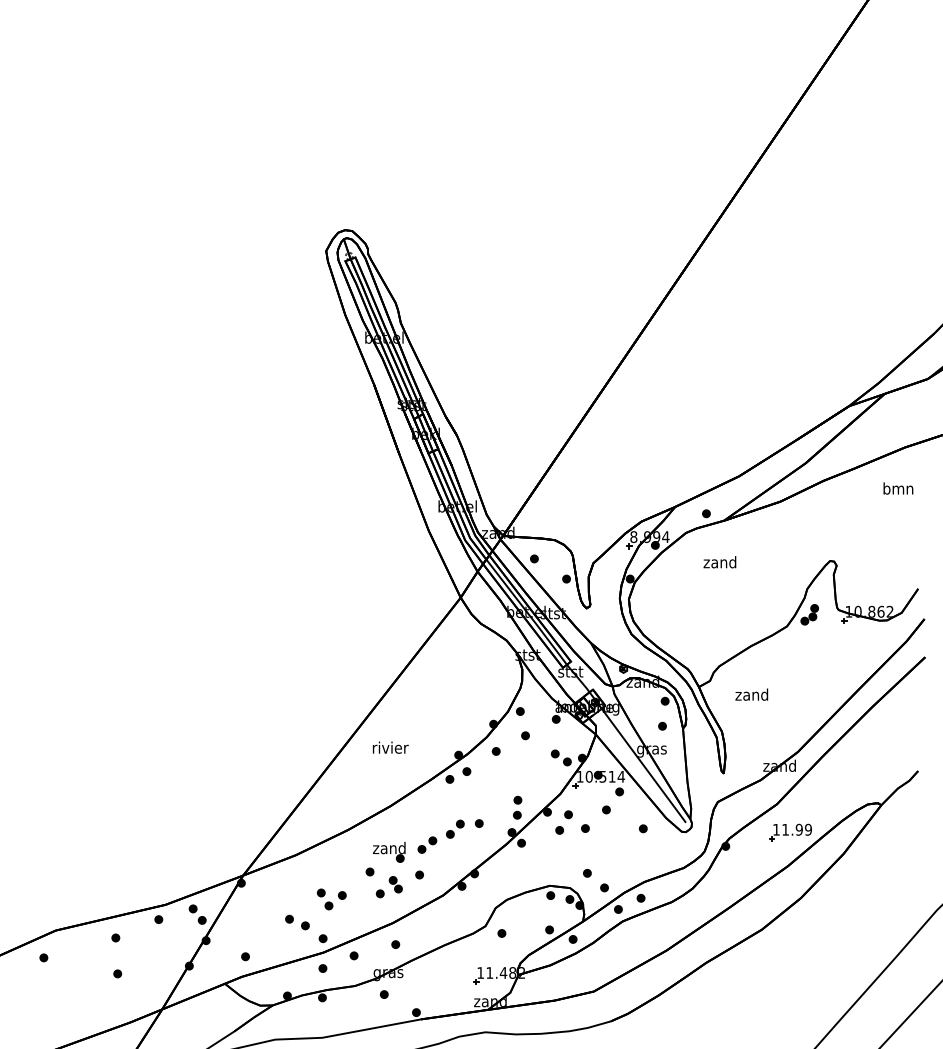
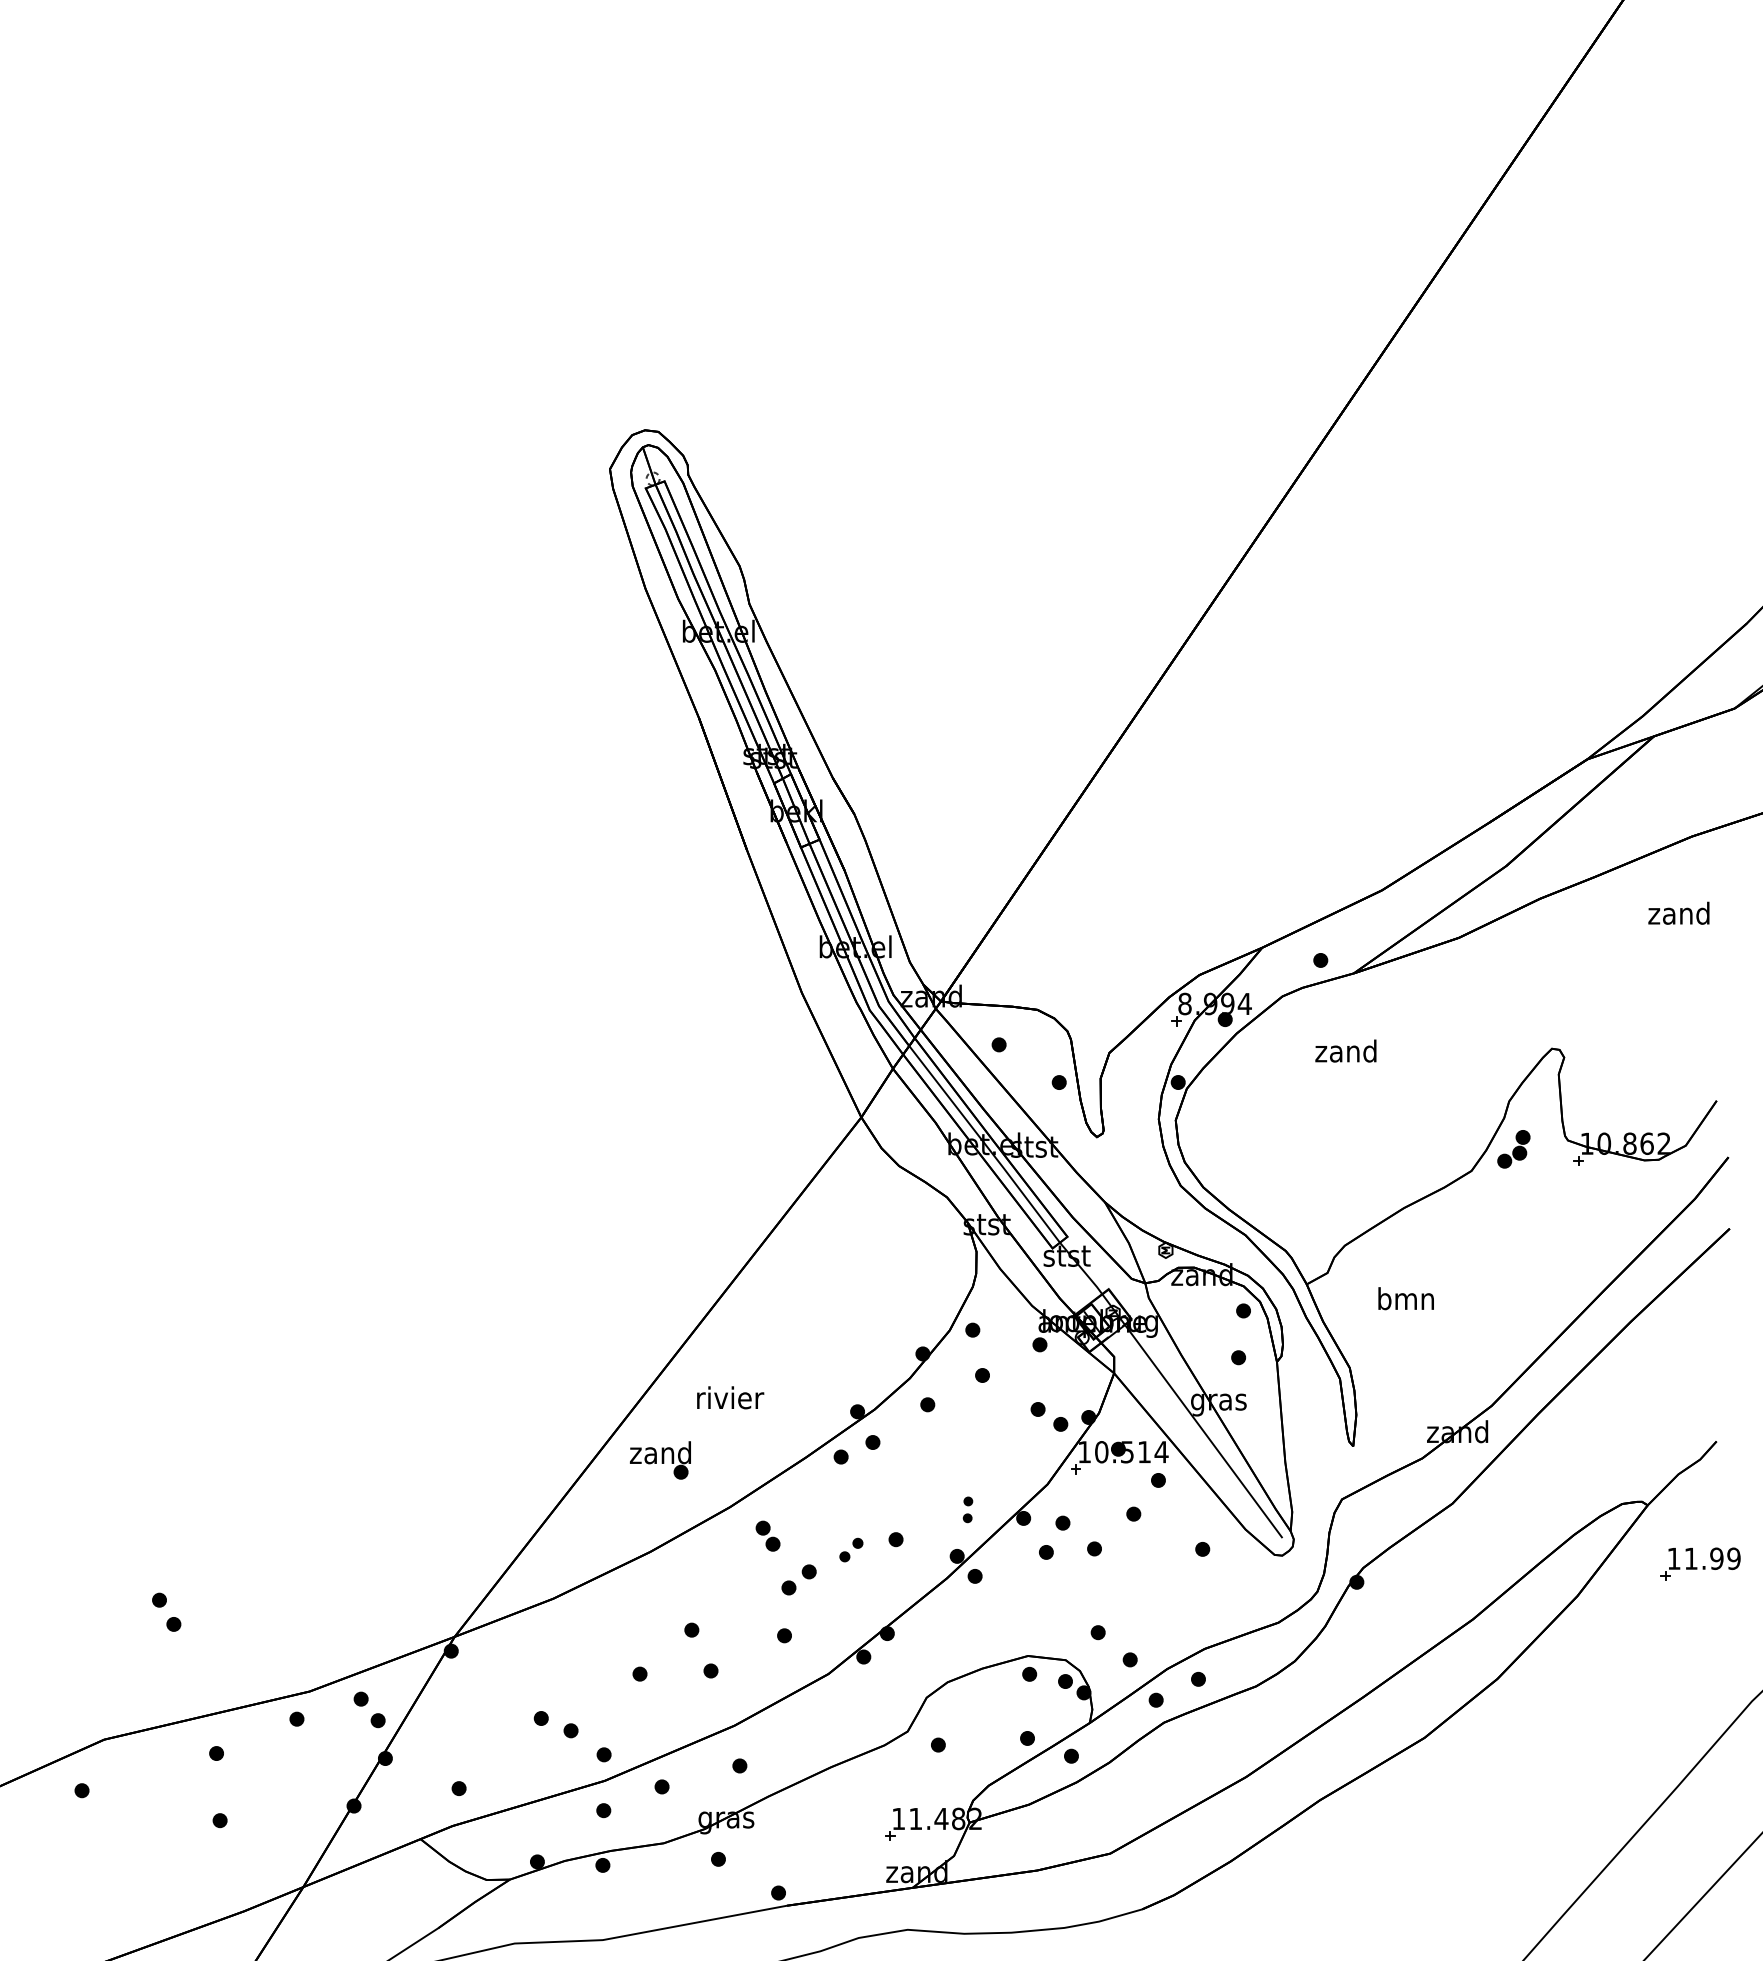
text: (897, 488) -> (1677, 913), bmn -> zand
text: (751, 694) -> (1404, 1298), zand -> bmn
part: (517, 807) -> (967, 1509), size x0.6
part: (455, 828) -> (851, 1548), size x0.7
part: (790, 832) -> (1700, 1563), moved
part: (389, 852) -> (660, 1460), moved
part: (395, 884) -> (767, 1535), moved
part: (325, 899) -> (167, 1612), moved

